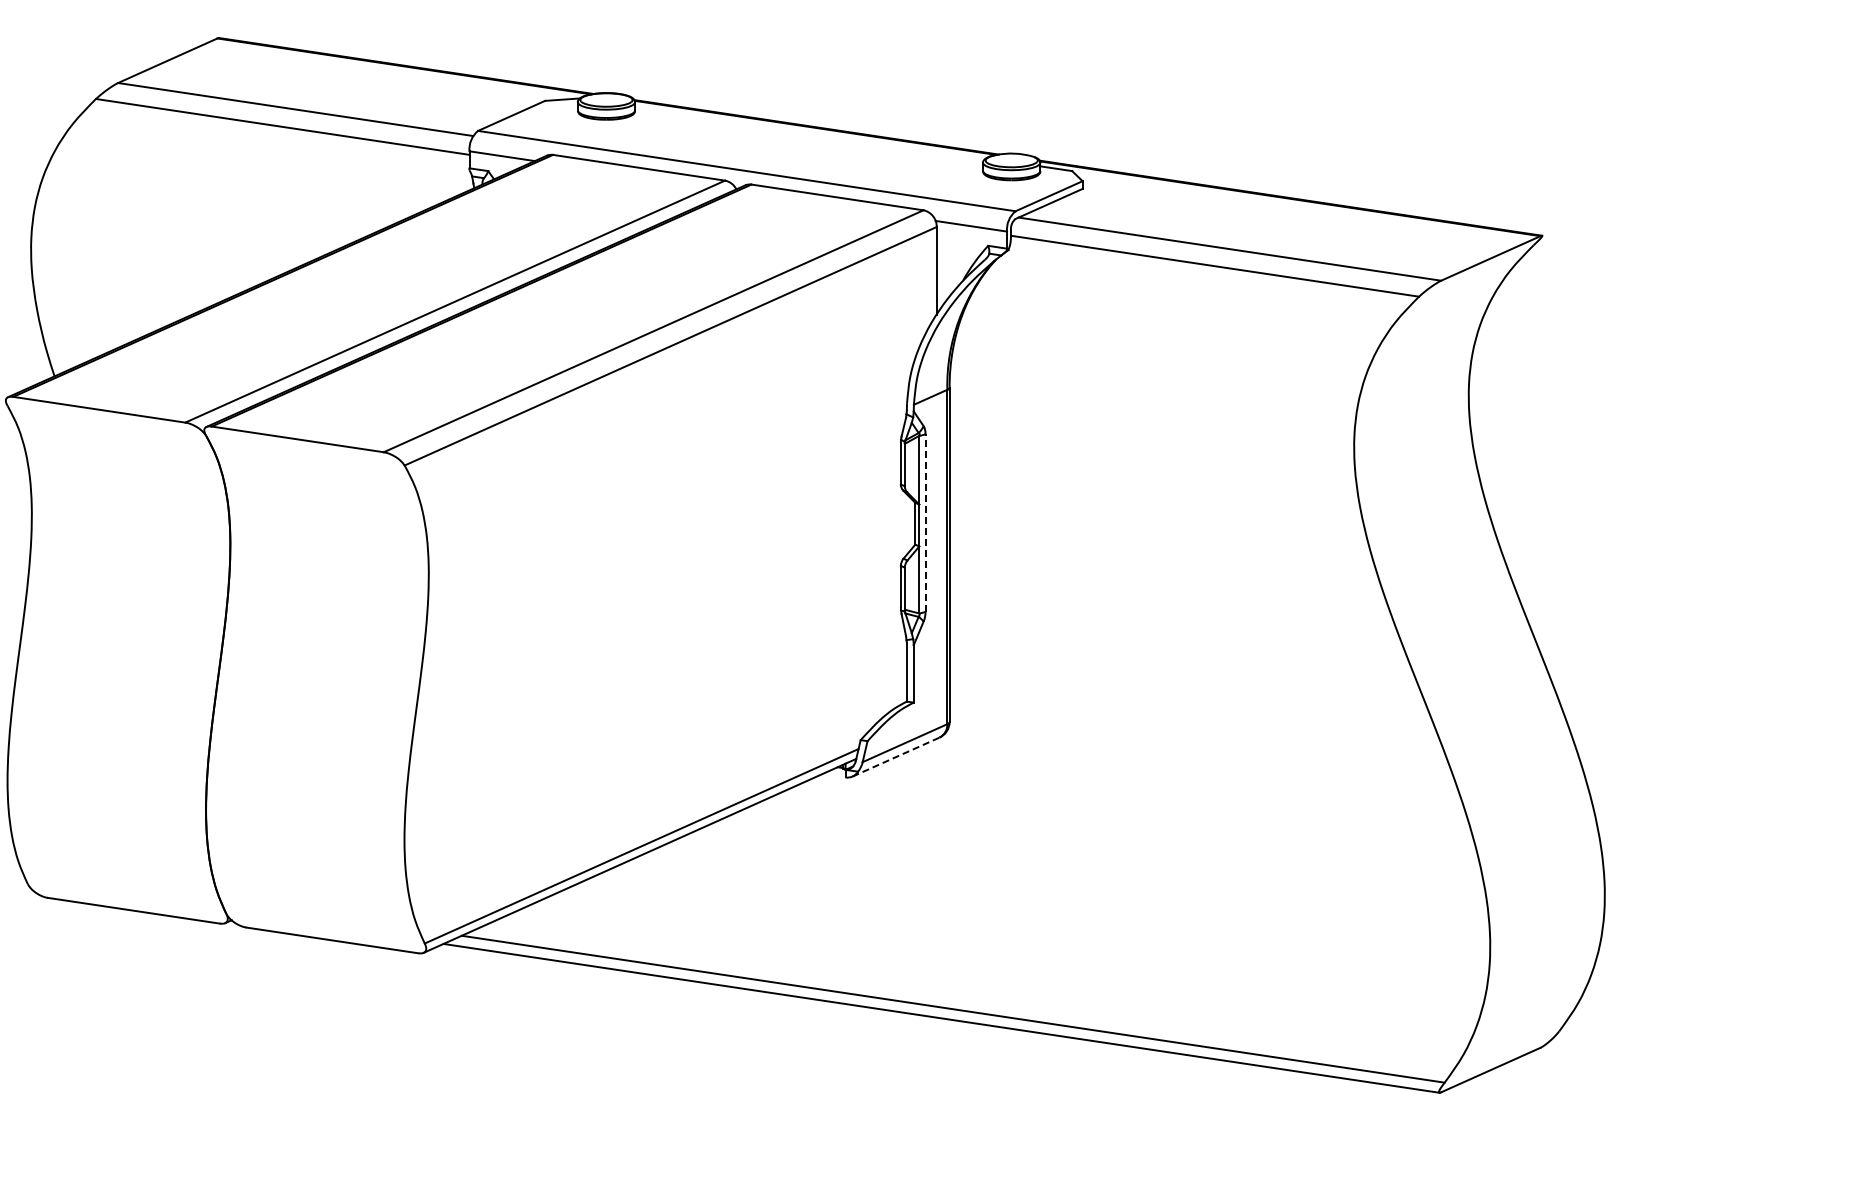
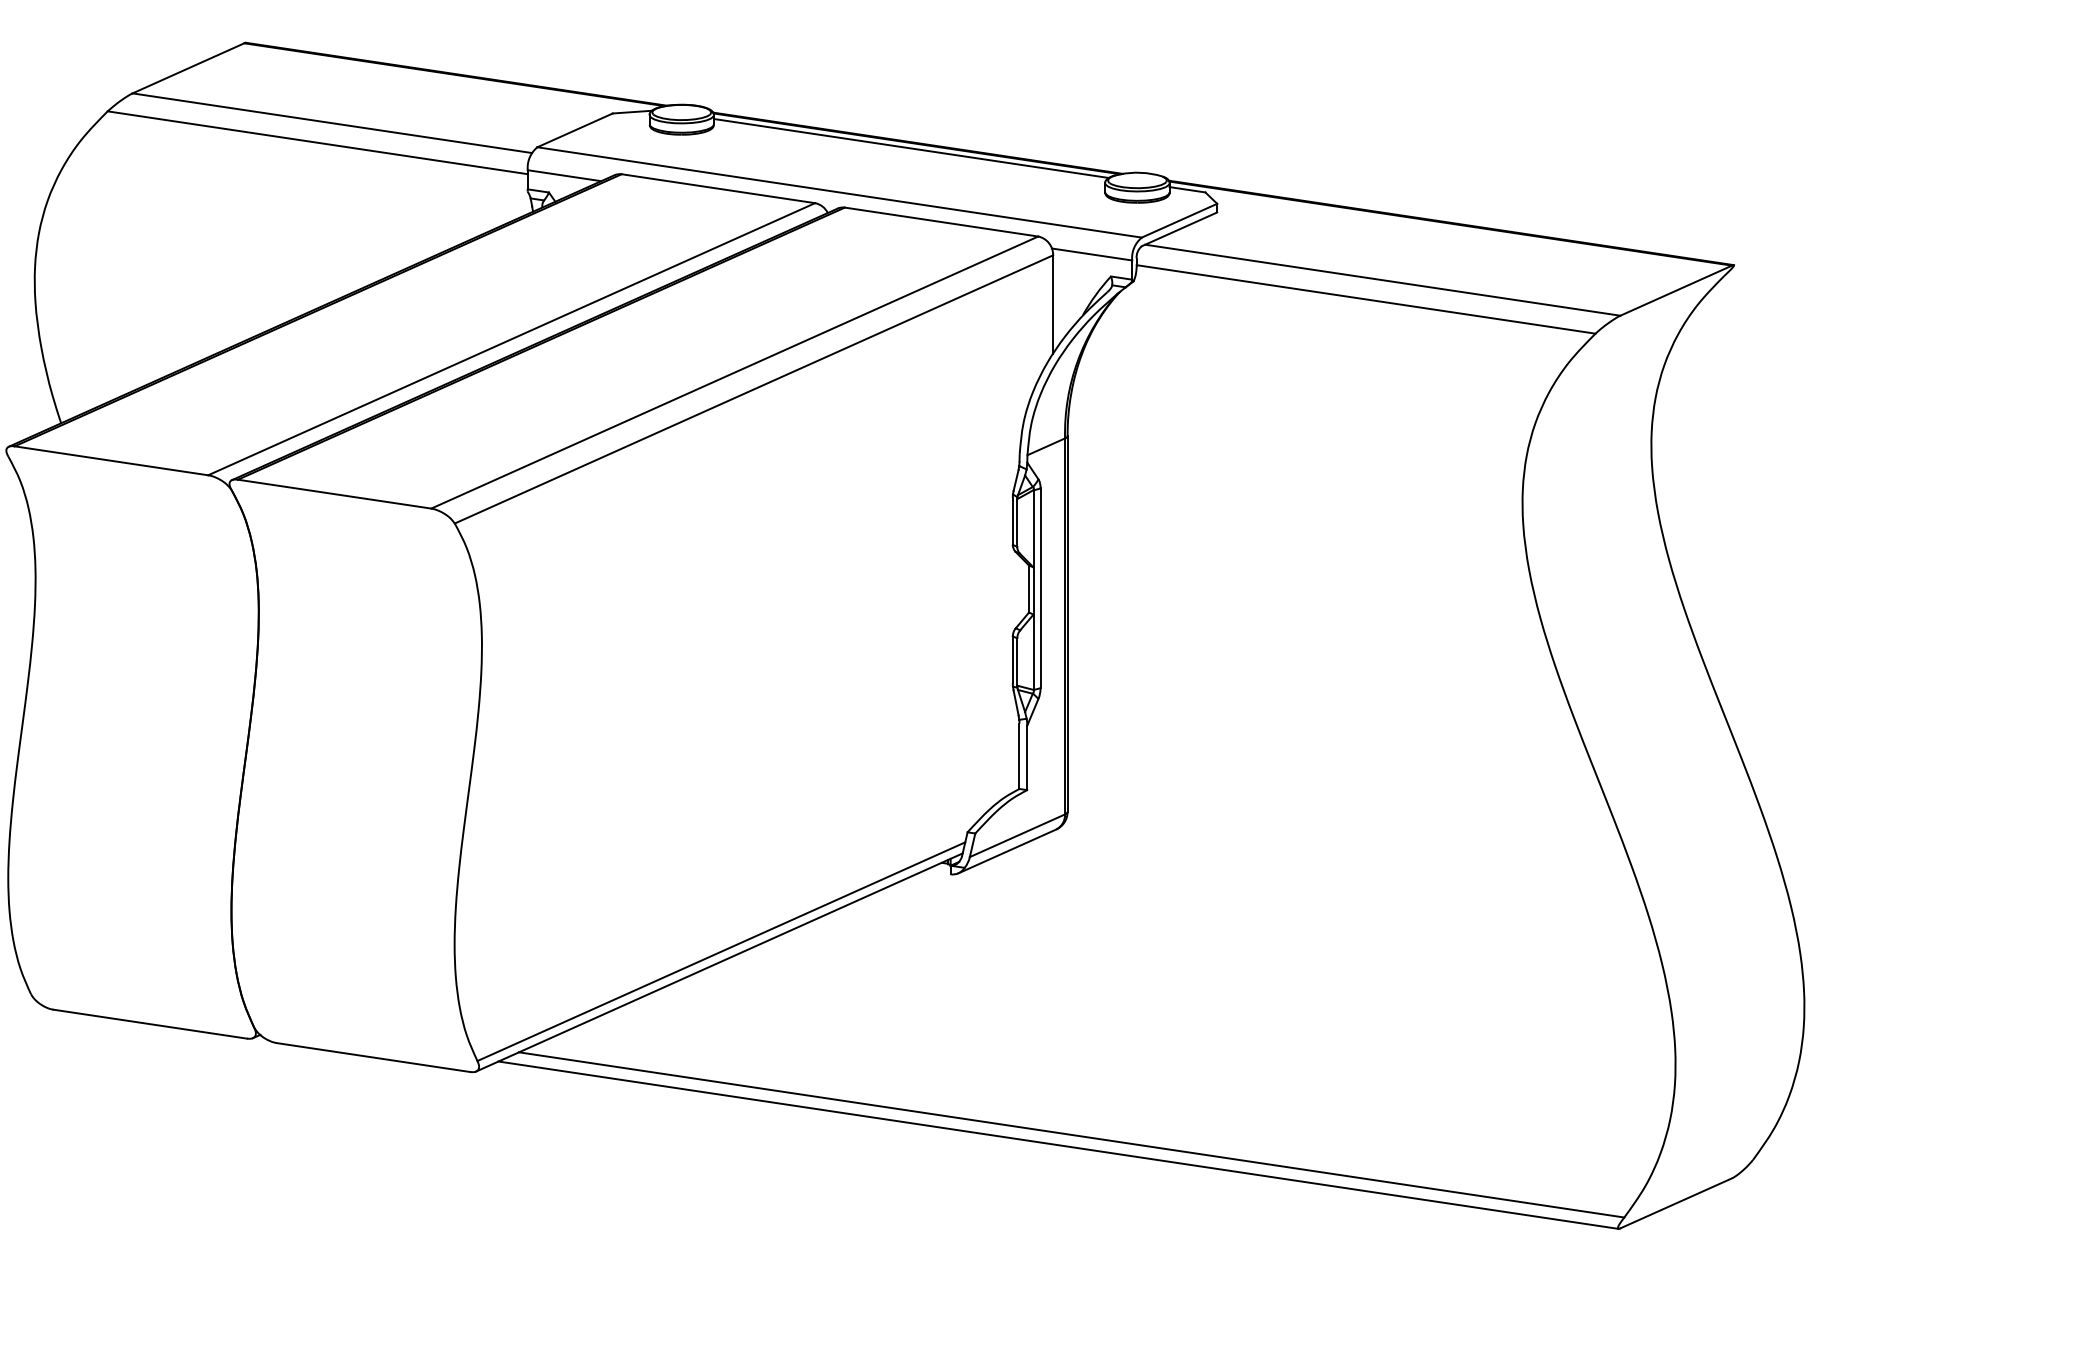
line: (810, 131) -> (911, 147), added
line: (925, 523) -> (1040, 588), dashed -> solid
line: (896, 757) -> (1007, 851), dashed -> solid

